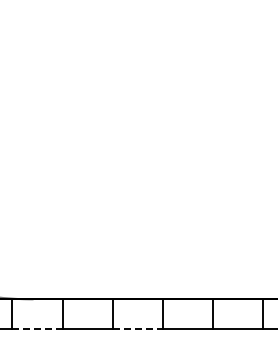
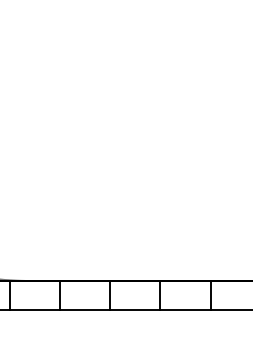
line: (38, 328) -> (35, 310), dashed -> solid
line: (138, 328) -> (135, 310), dashed -> solid

